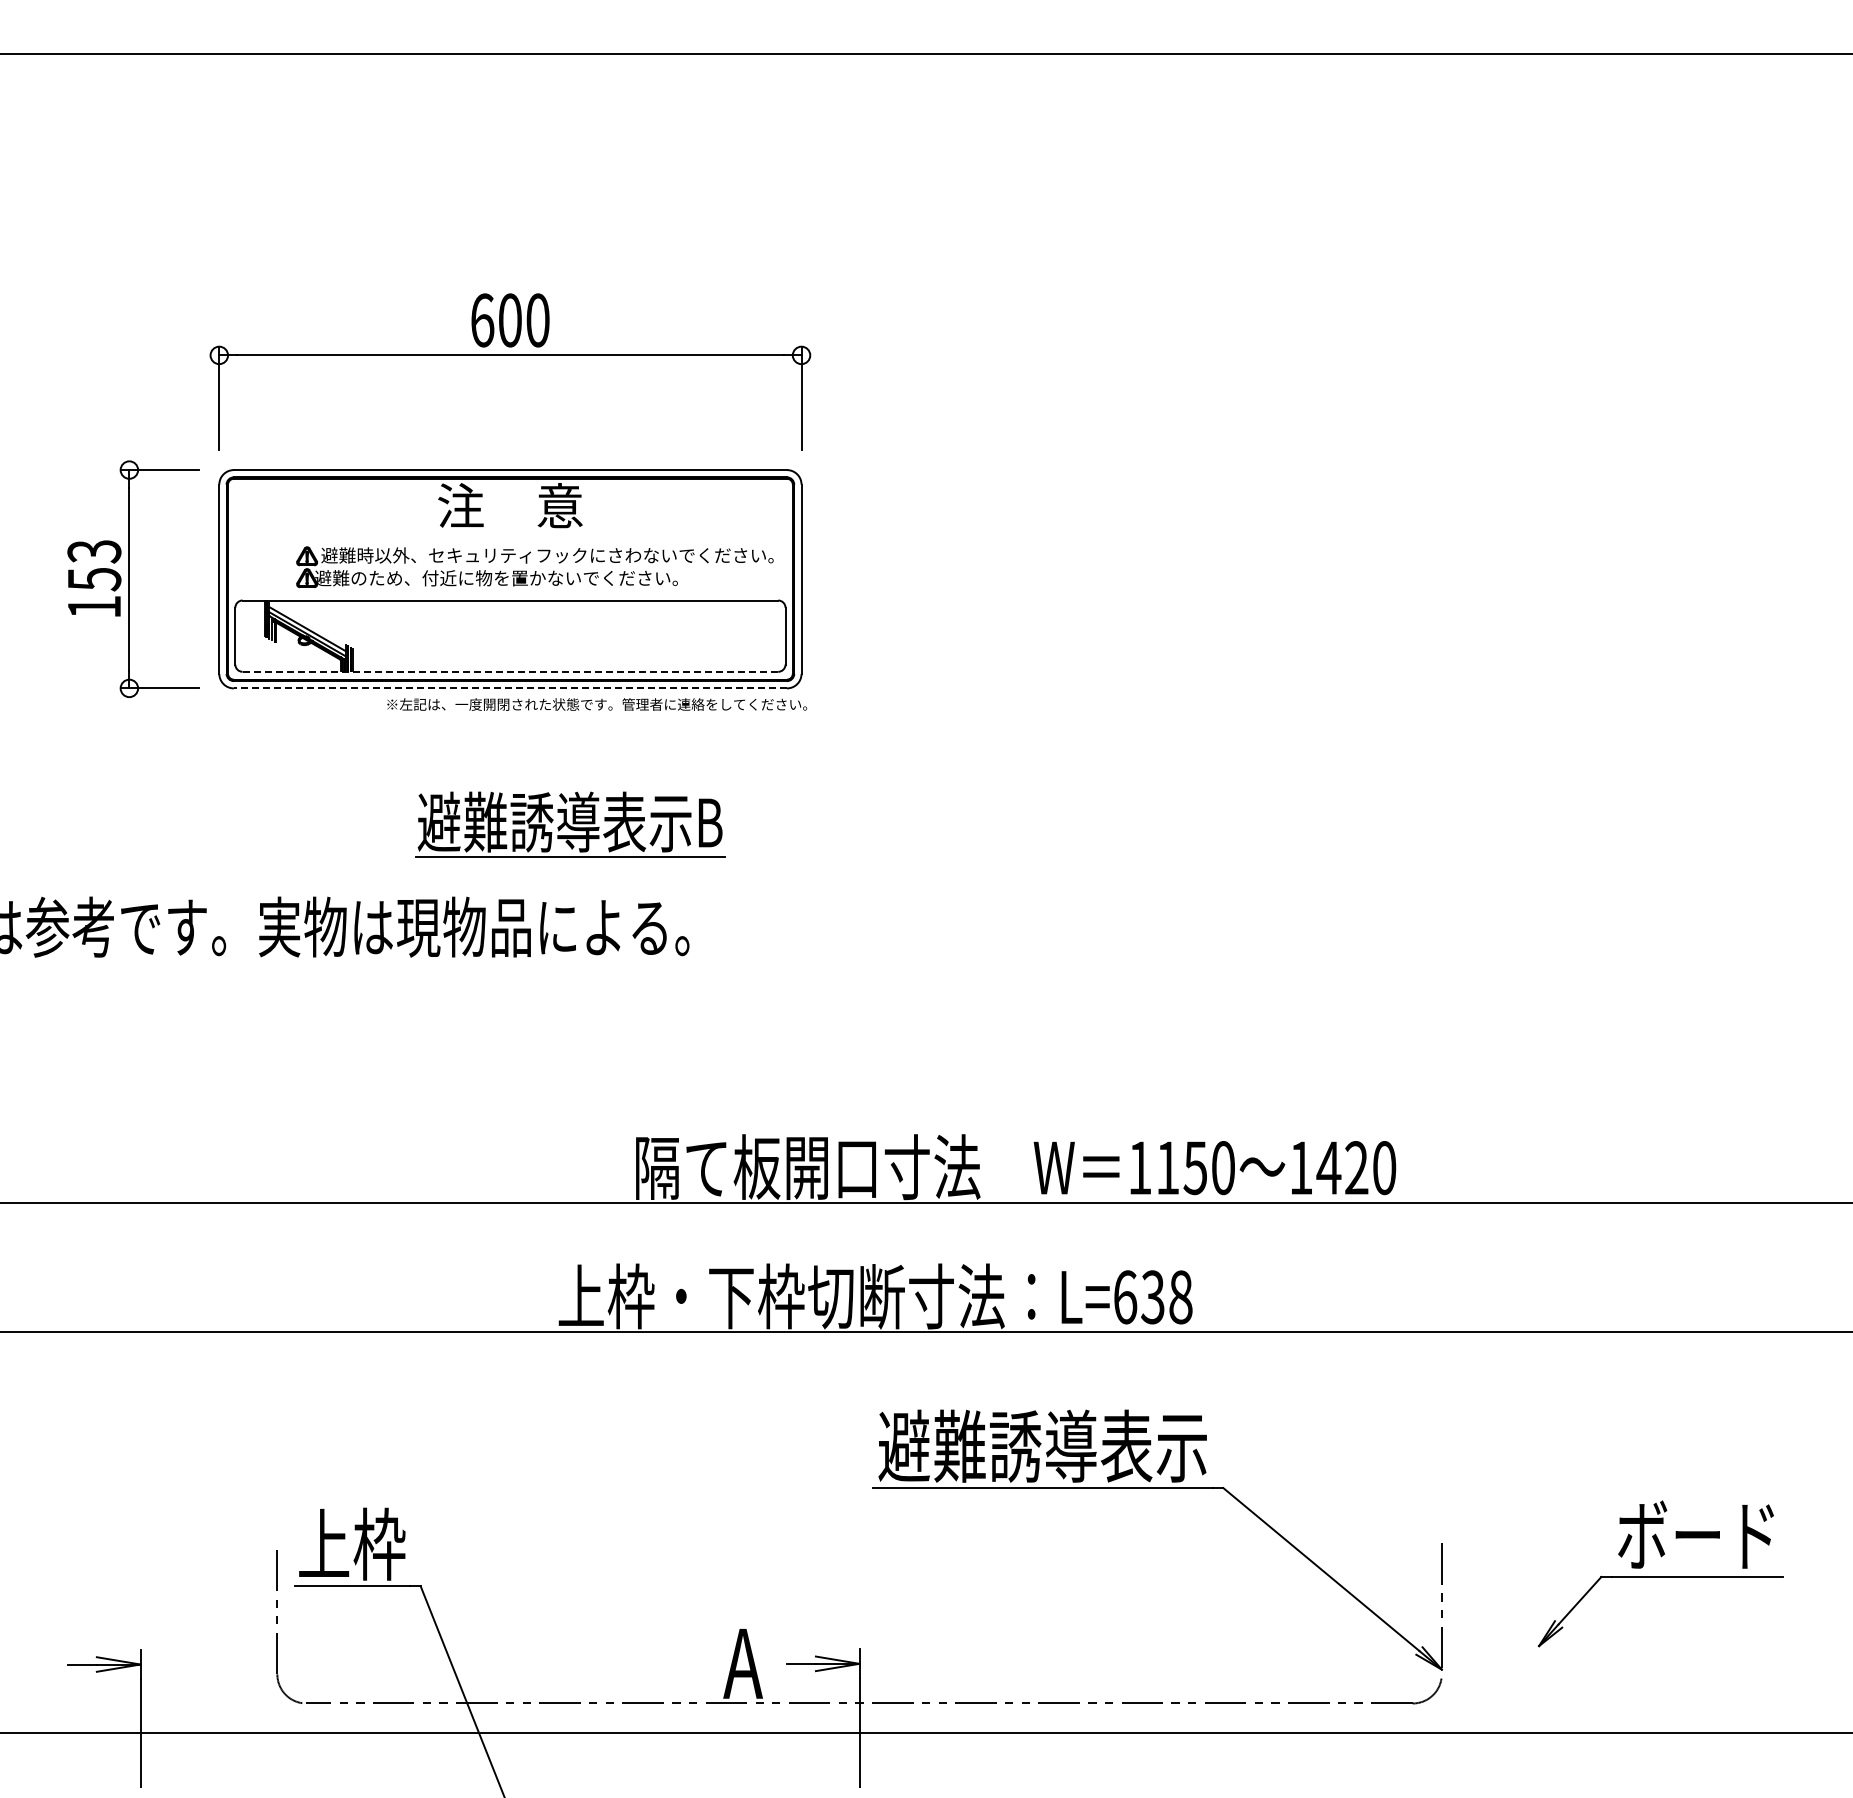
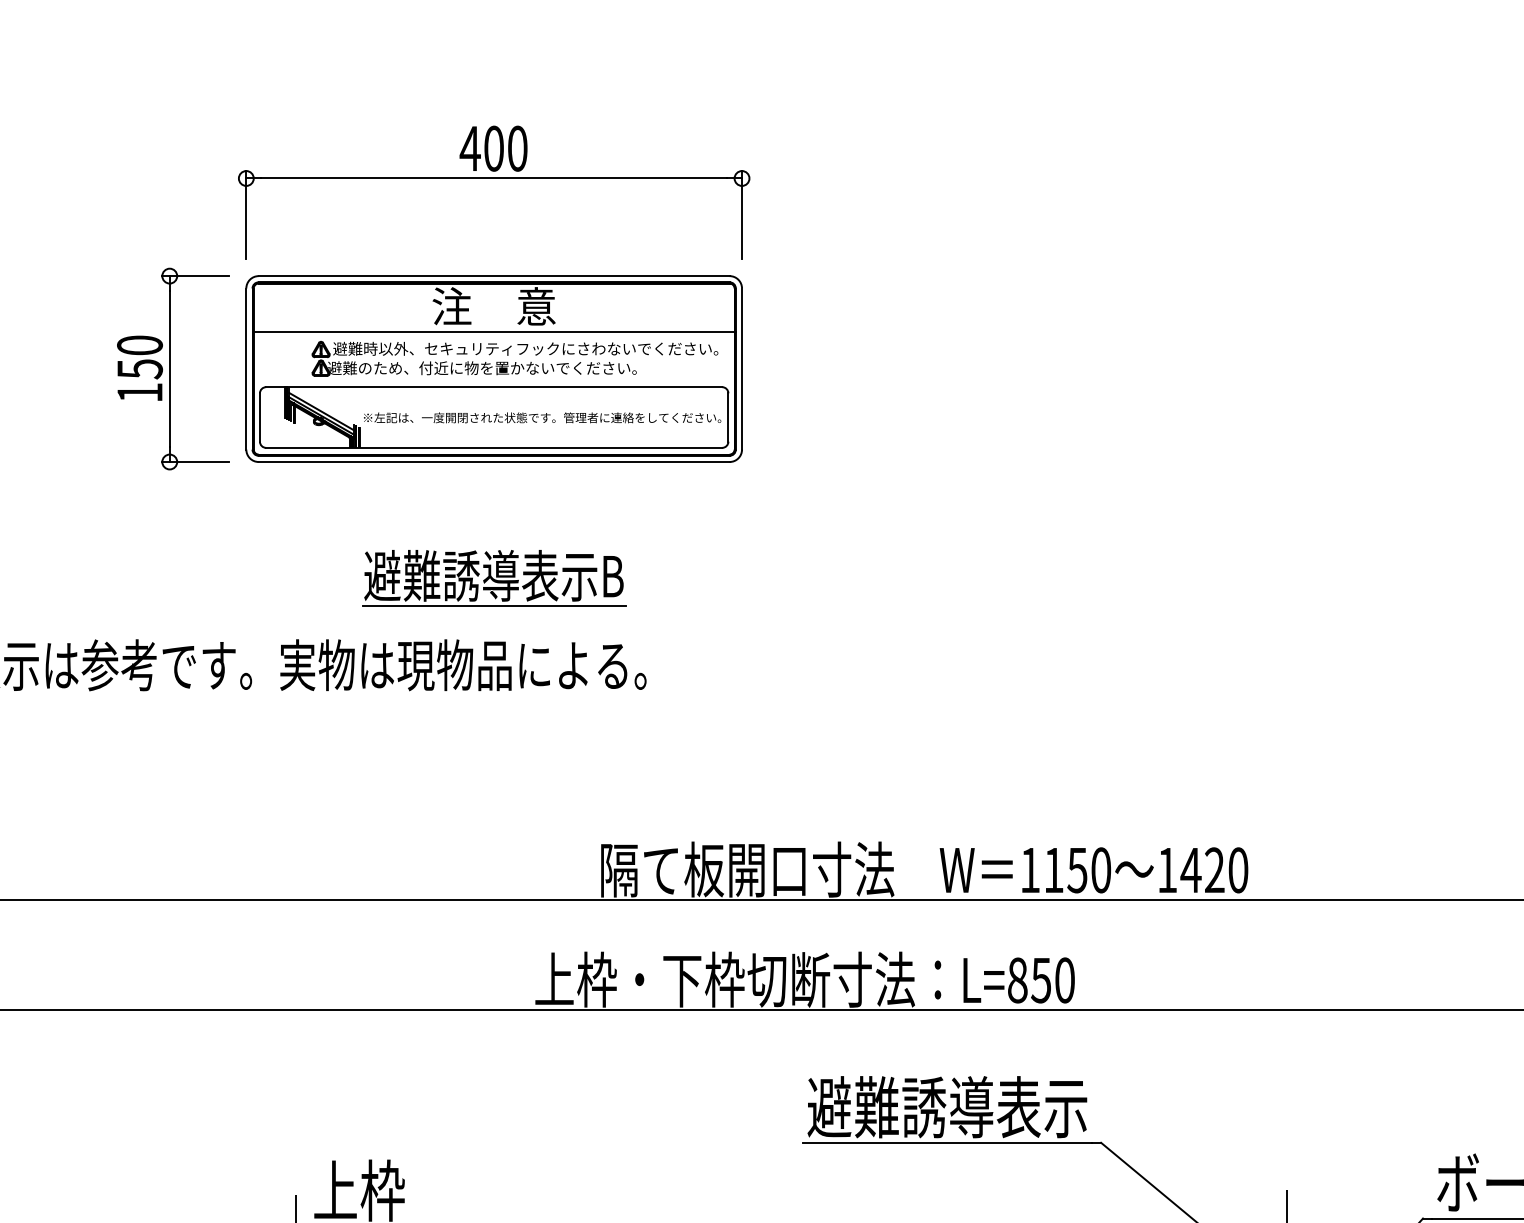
text: (481, 320) -> (469, 148), 600 -> 400
line: (510, 535) -> (494, 331), added
text: (94, 551) -> (140, 345), 153 -> 150
line: (510, 671) -> (494, 447), dashed -> solid
line: (510, 688) -> (494, 462), dashed -> solid
text: (597, 704) -> (542, 417), moved
part: (570, 824) -> (494, 577), moved
text: (1153, 1297) -> (1041, 980), L=638 -> L=850

